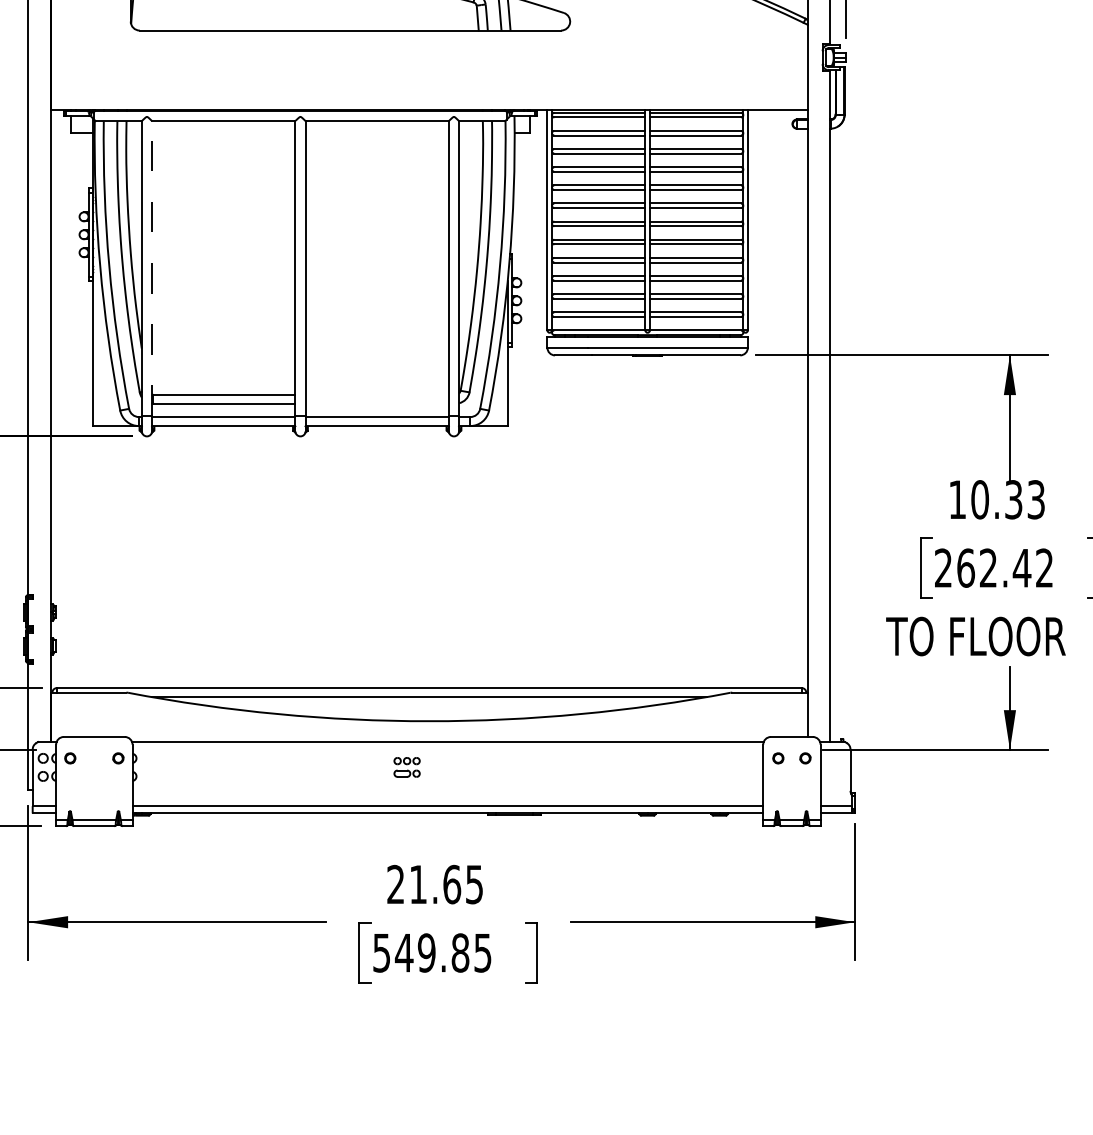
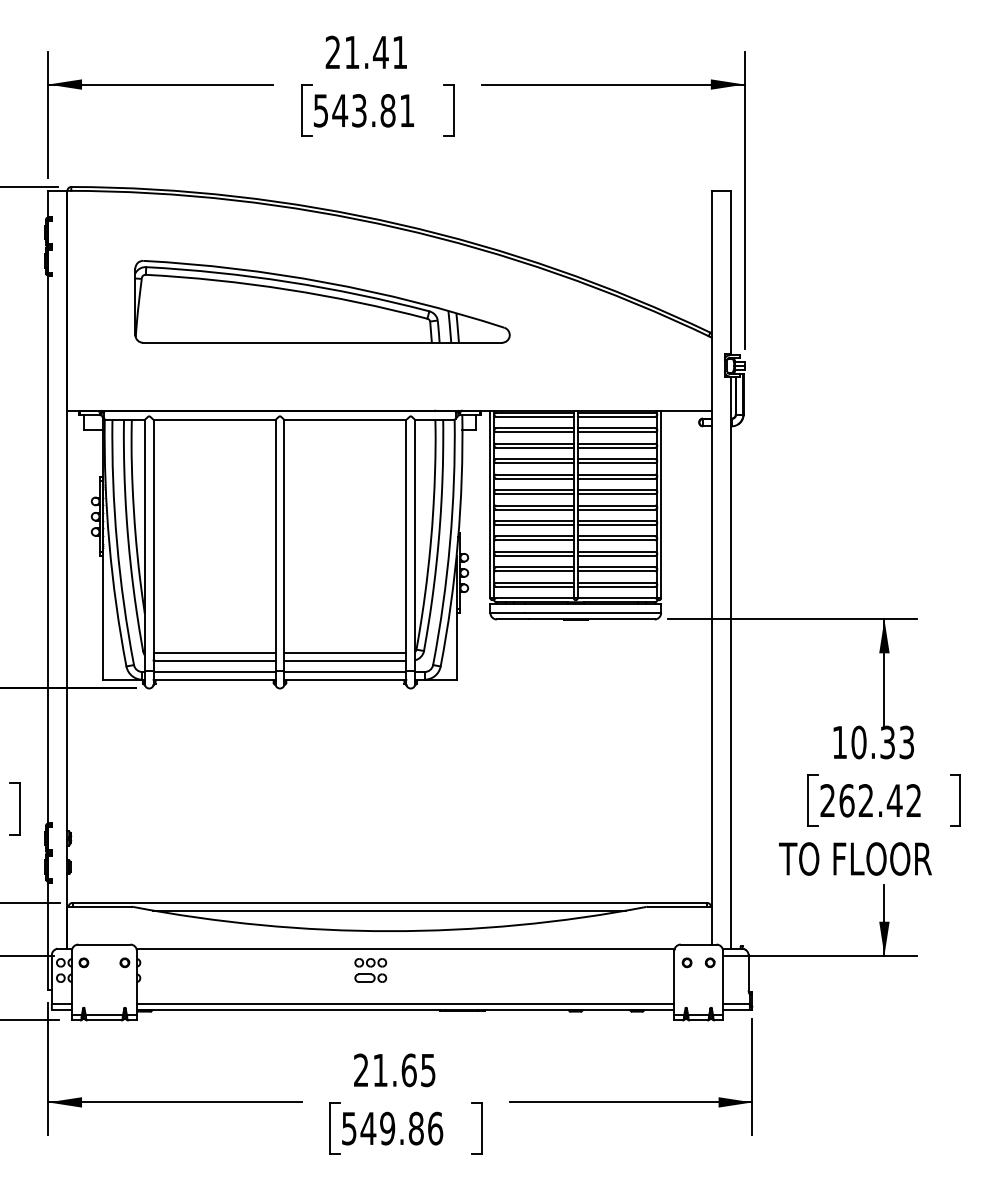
line: (151, 268) -> (153, 545), dashed -> solid
line: (377, 394) -> (345, 652), added
line: (377, 403) -> (345, 660), added
part: (406, 767) -> (370, 970), size x1.43
text: (482, 952) -> (435, 1128), 549.85 -> 549.86

